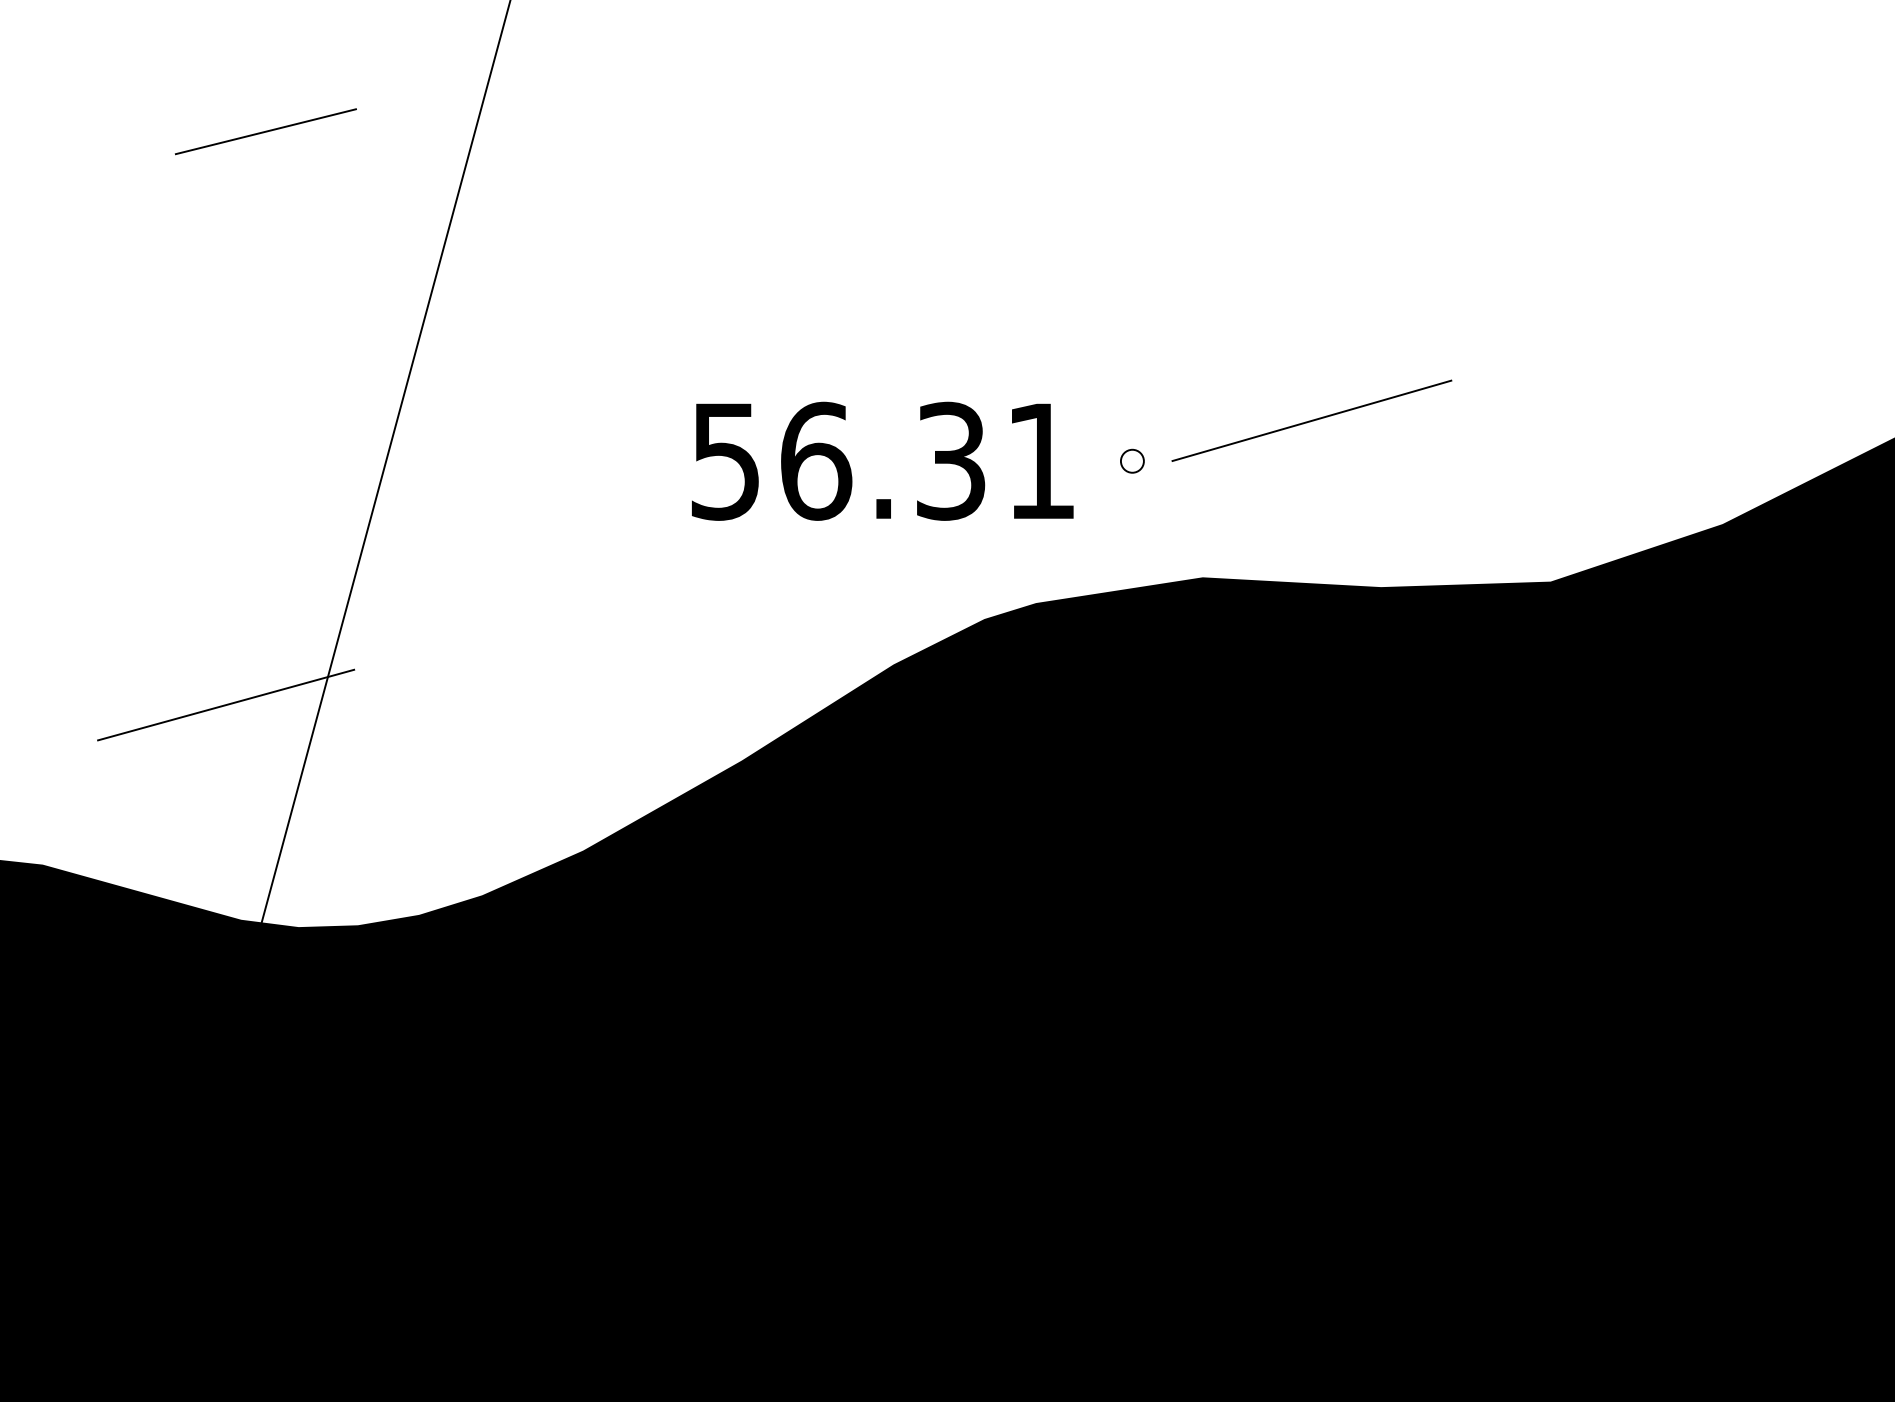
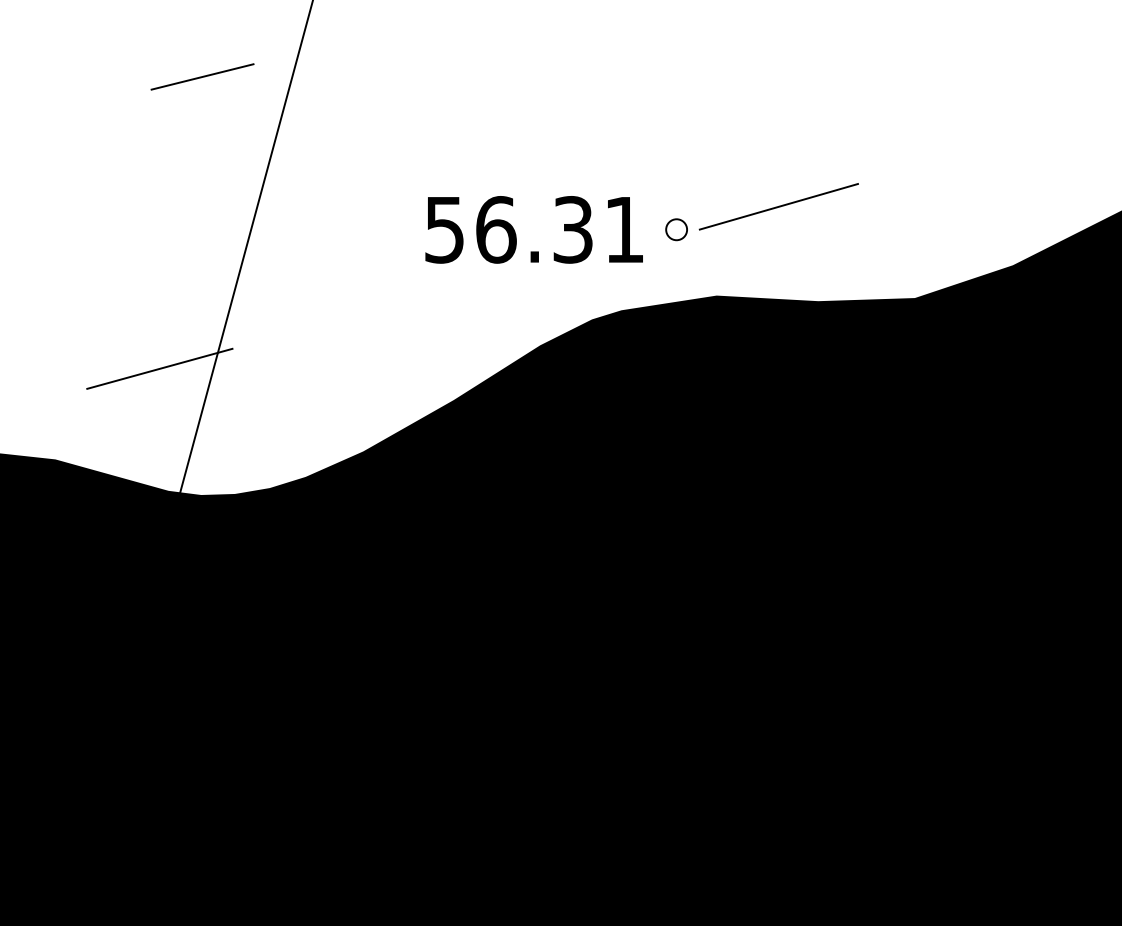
line: (265, 130) -> (202, 76), moved
part: (1132, 460) -> (676, 229), size x1.6

